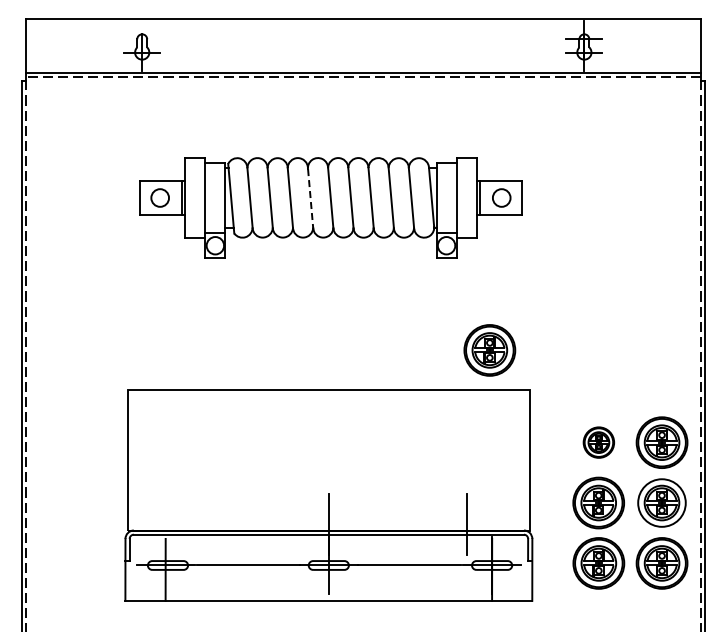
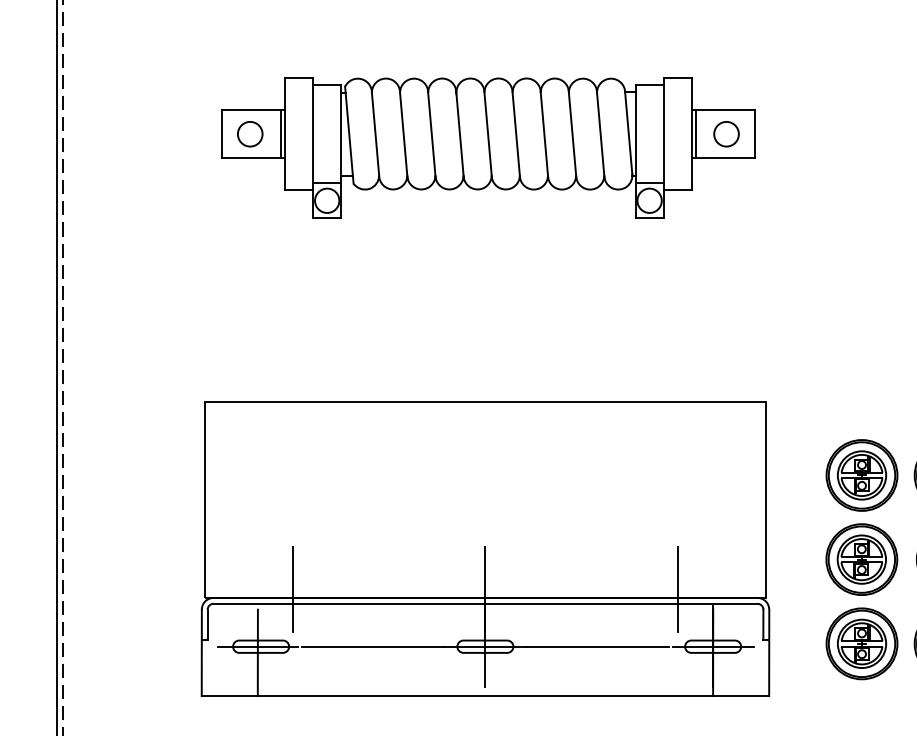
line: (310, 198) -> (459, 134), dashed -> solid
part: (489, 350) -> (709, 346), removed
part: (598, 442) -> (861, 475), size x1.67
line: (190, 524) -> (292, 589), added

